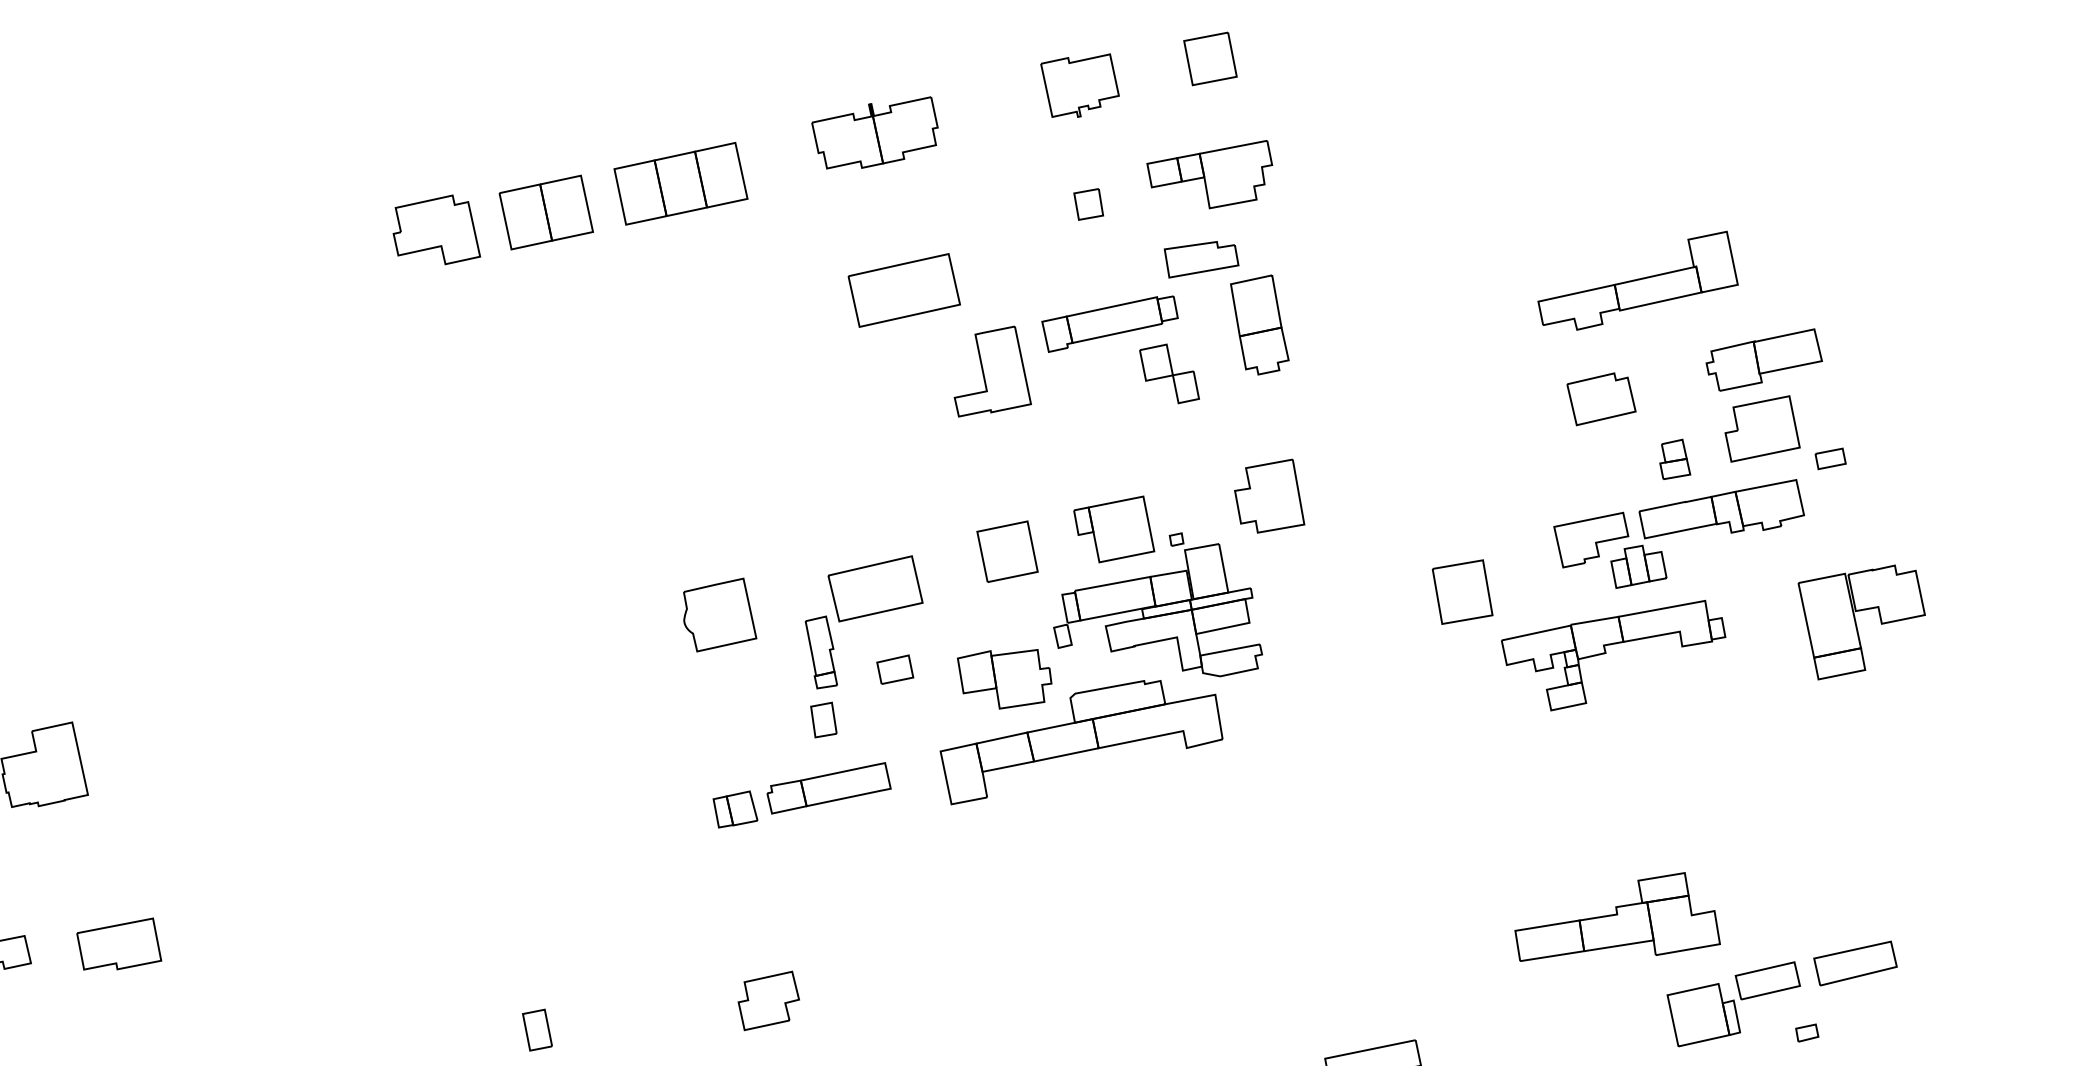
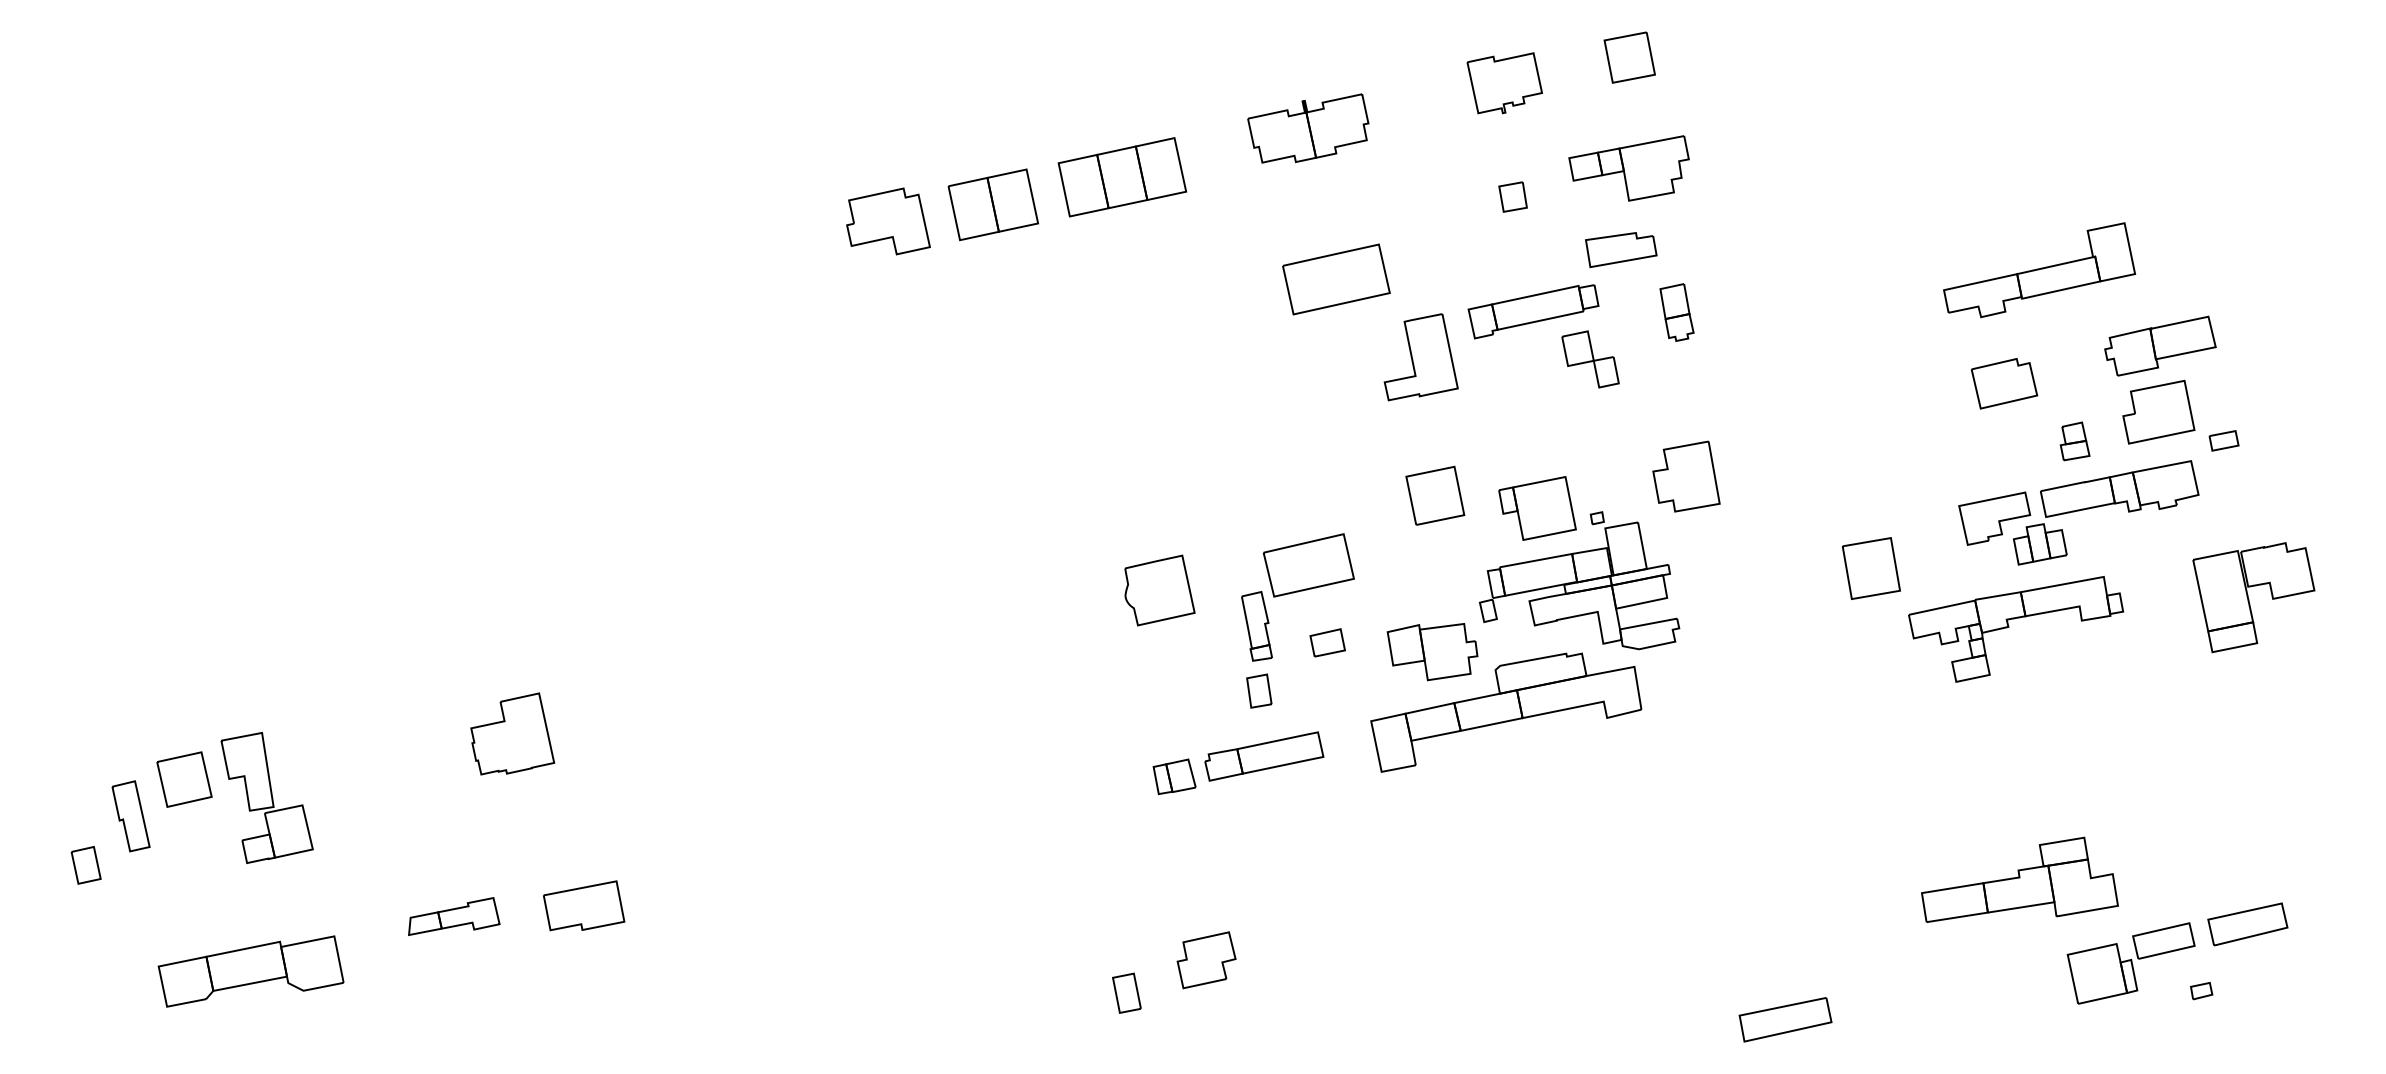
part: (1259, 324) -> (1676, 312), size x0.6
part: (1007, 551) -> (1435, 495), moved
part: (537, 1029) -> (1126, 992), moved

